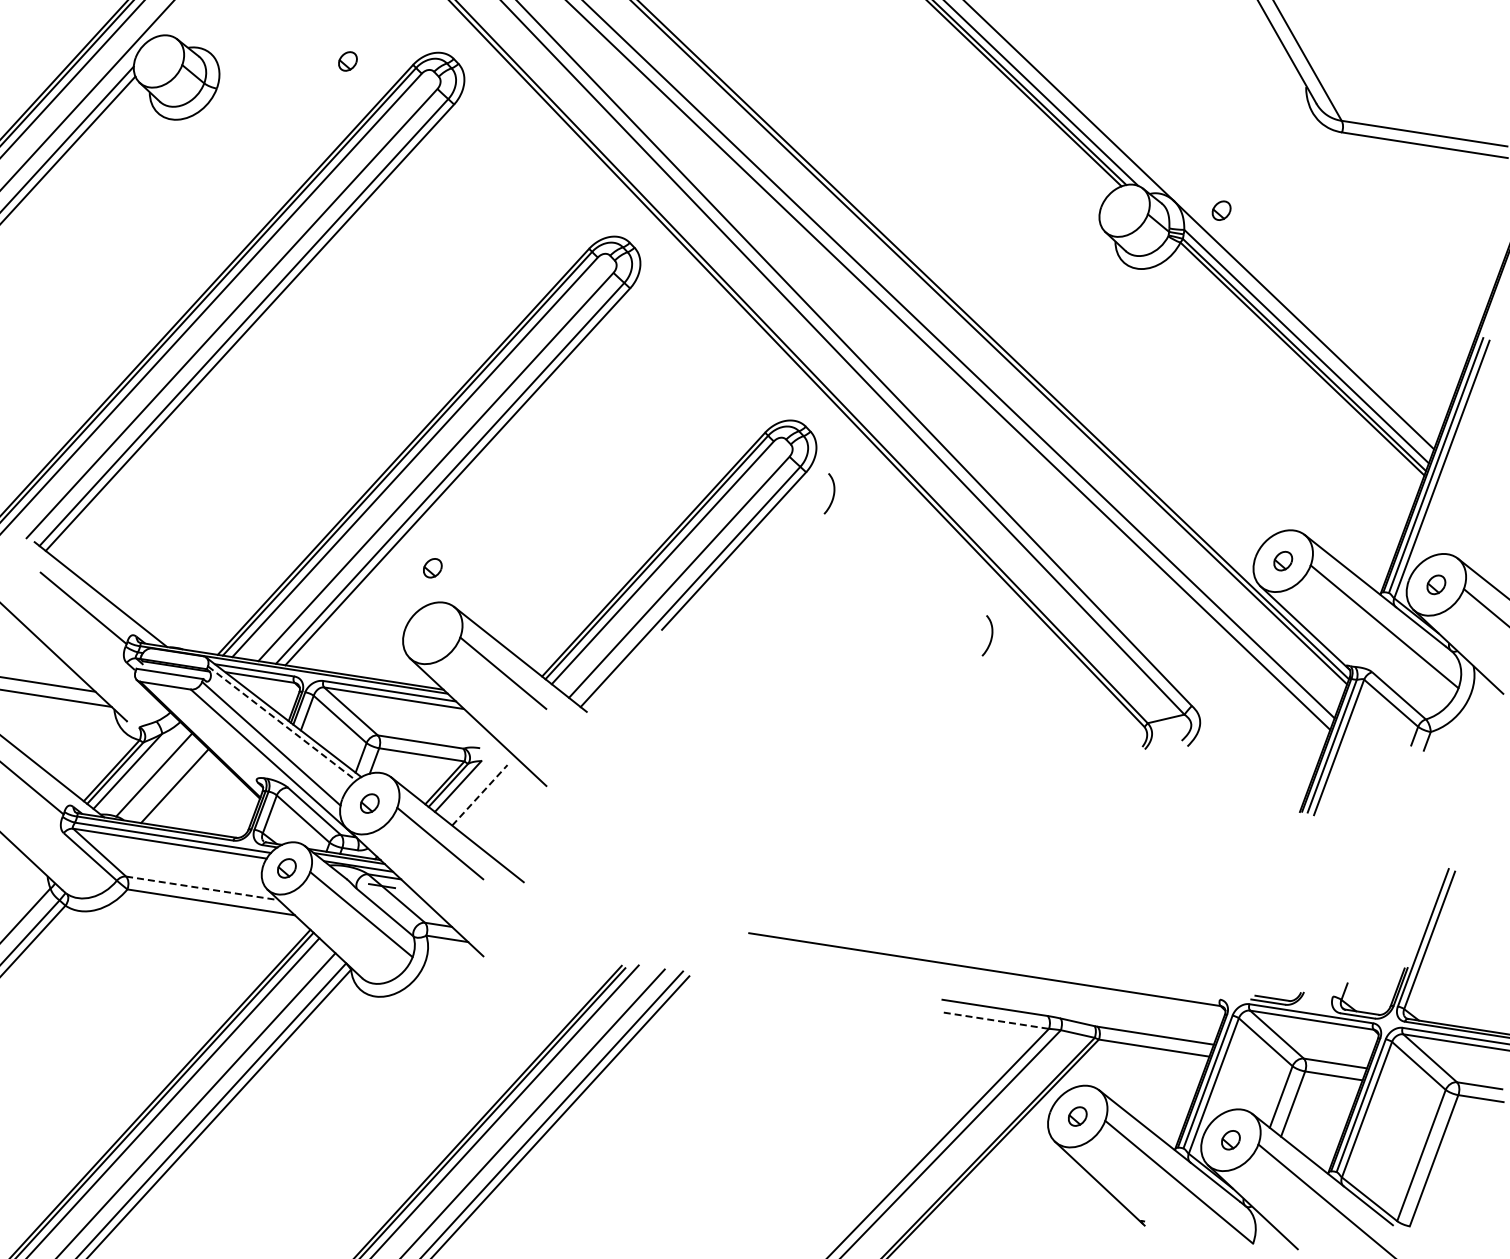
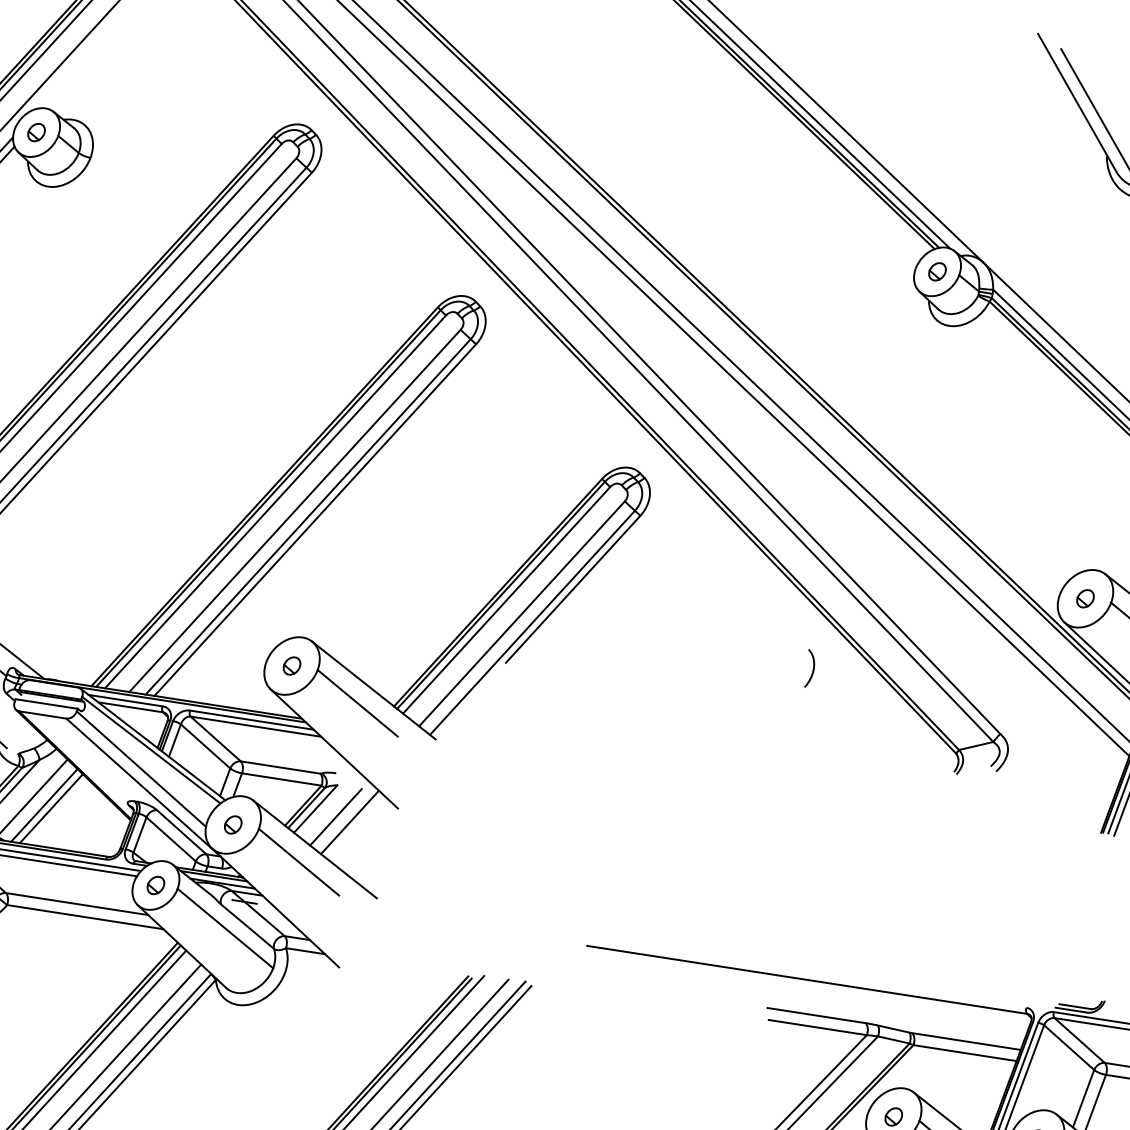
part: (347, 61) -> (36, 132), moved
part: (1221, 210) -> (937, 271), moved
curve: (832, 495) -> (664, 537), removed
part: (432, 568) -> (291, 666), moved
line: (282, 723) -> (151, 750), dashed -> solid
line: (166, 782) -> (43, 805), added
line: (479, 795) -> (335, 817), dashed -> solid
line: (494, 800) -> (349, 822), added
line: (202, 888) -> (77, 904), dashed -> solid
line: (996, 1020) -> (817, 1027), dashed -> solid

